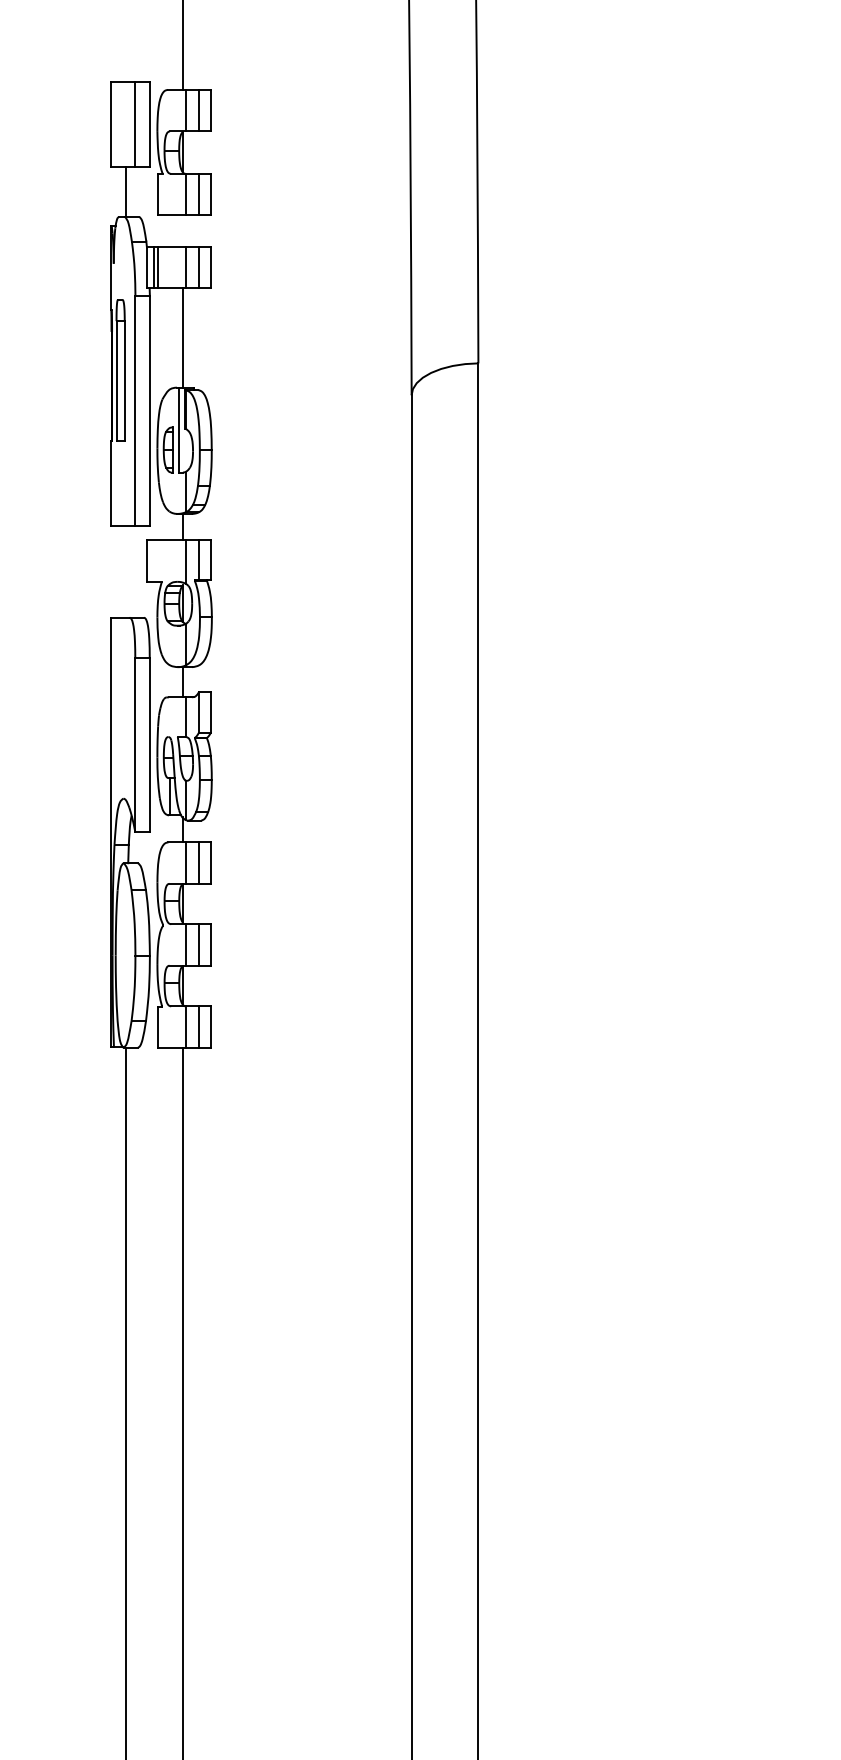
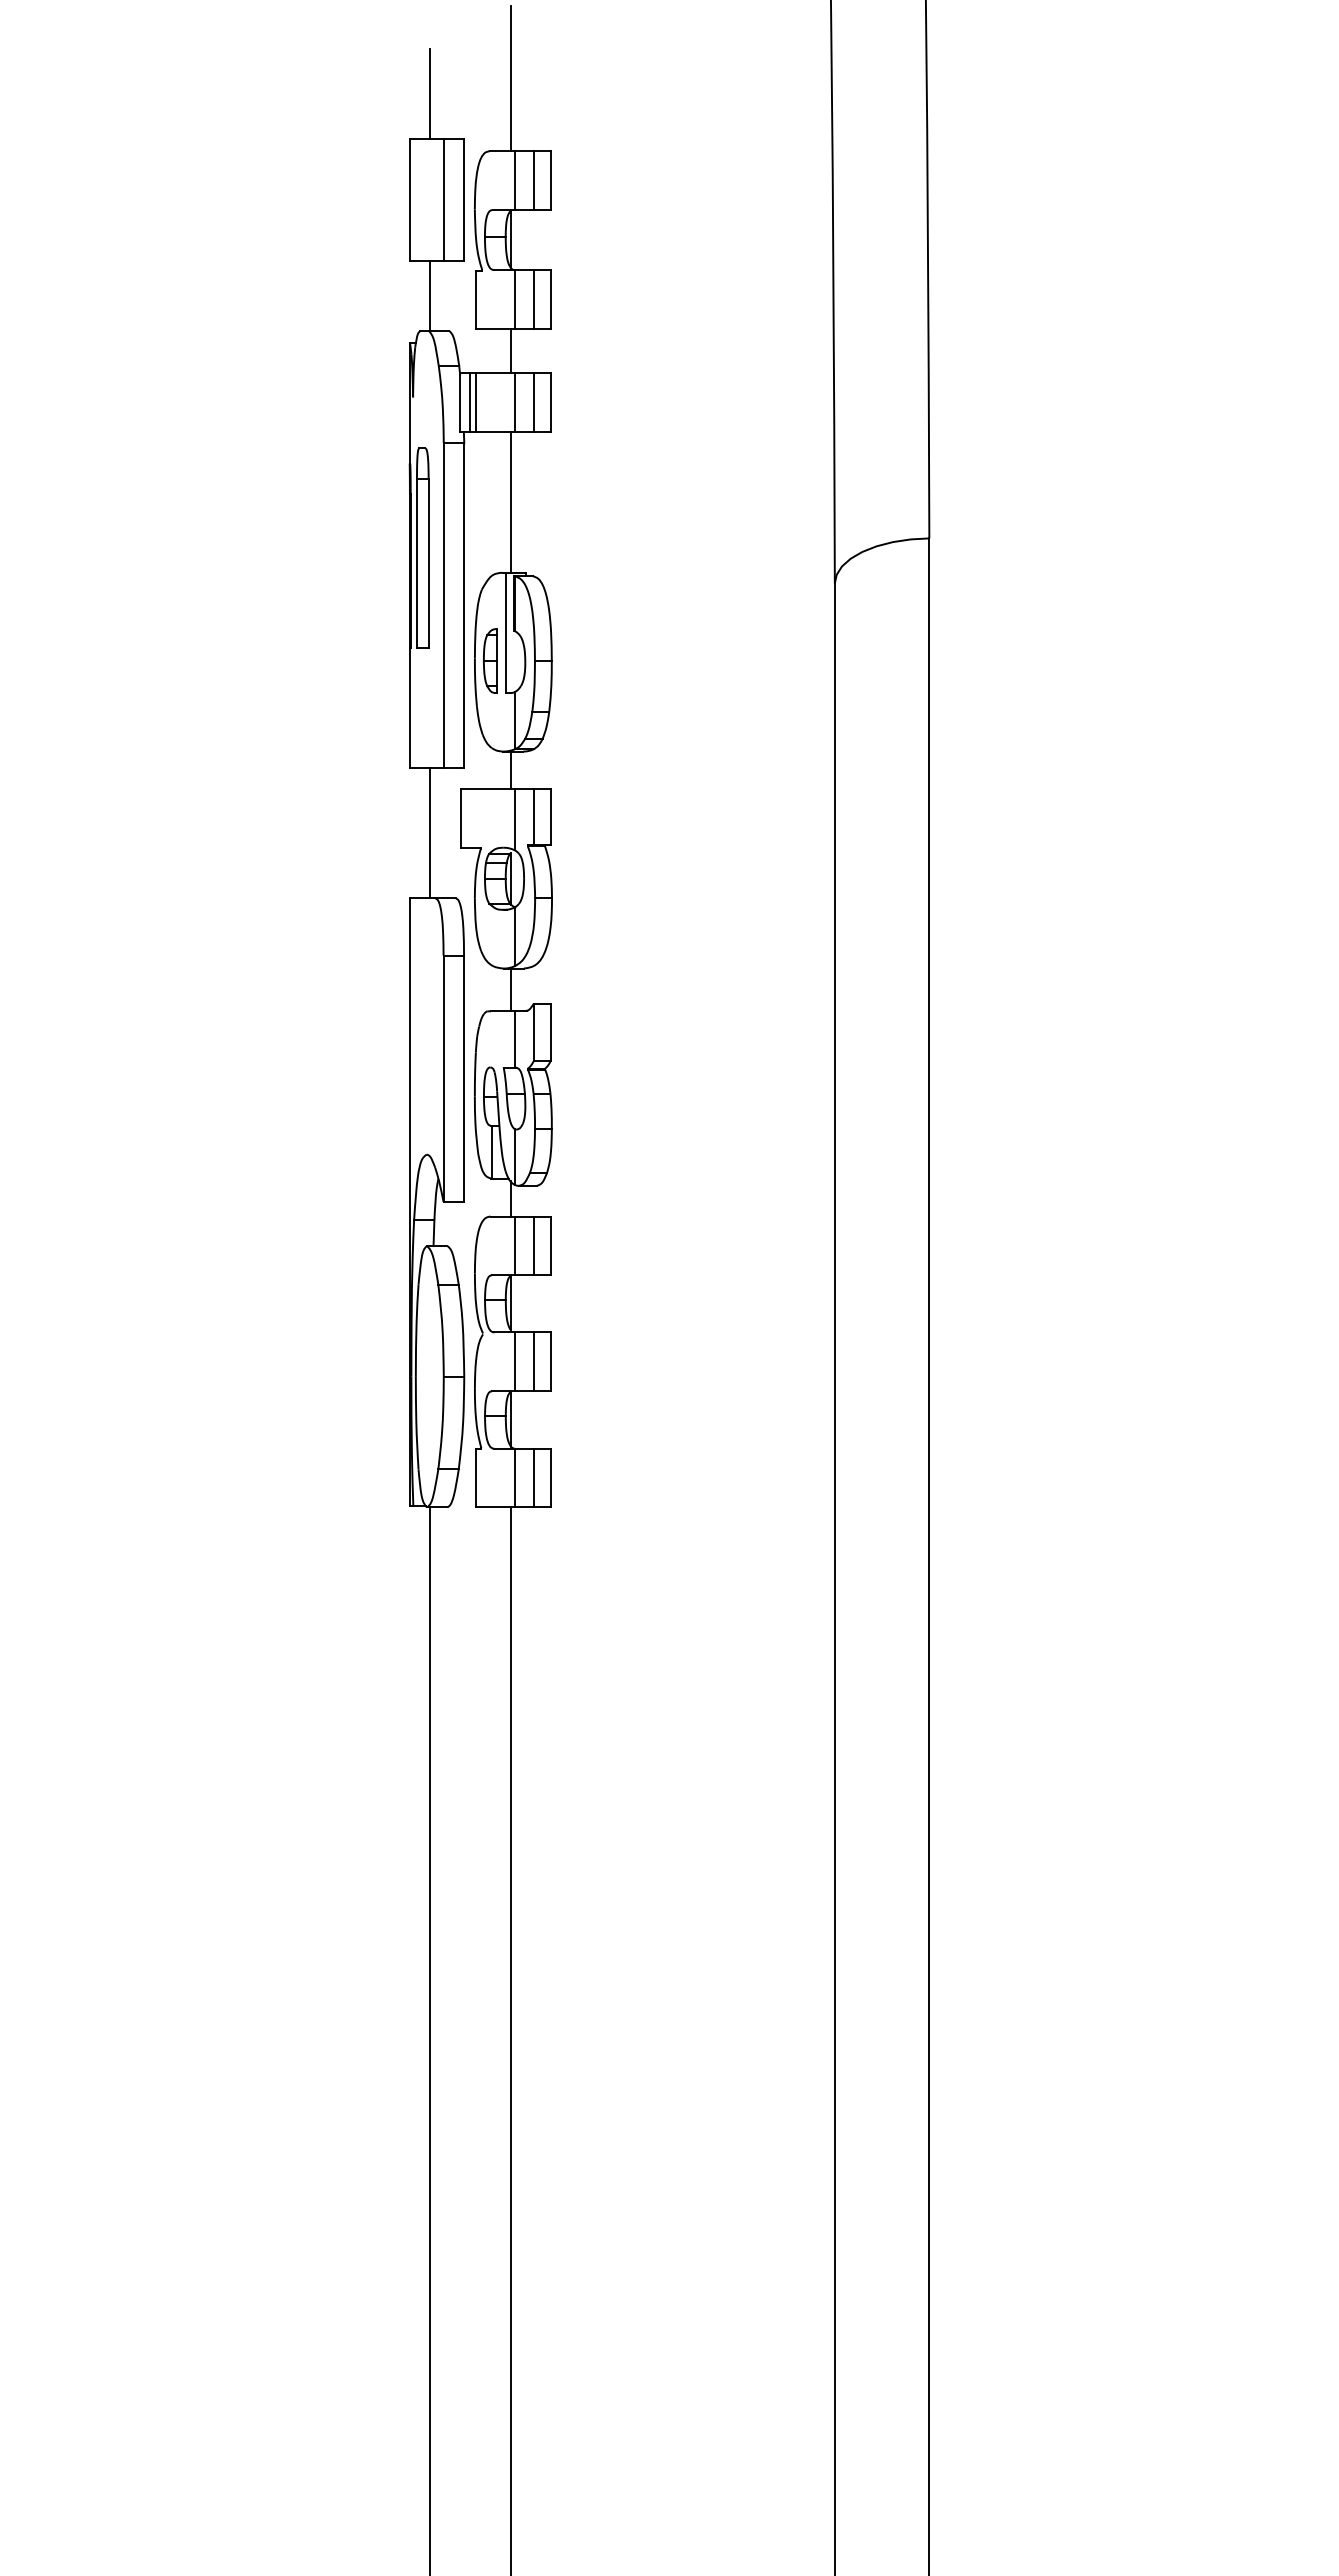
line: (125, 49) -> (429, 93), added
line: (182, 230) -> (510, 350), added
line: (125, 571) -> (429, 833), added

